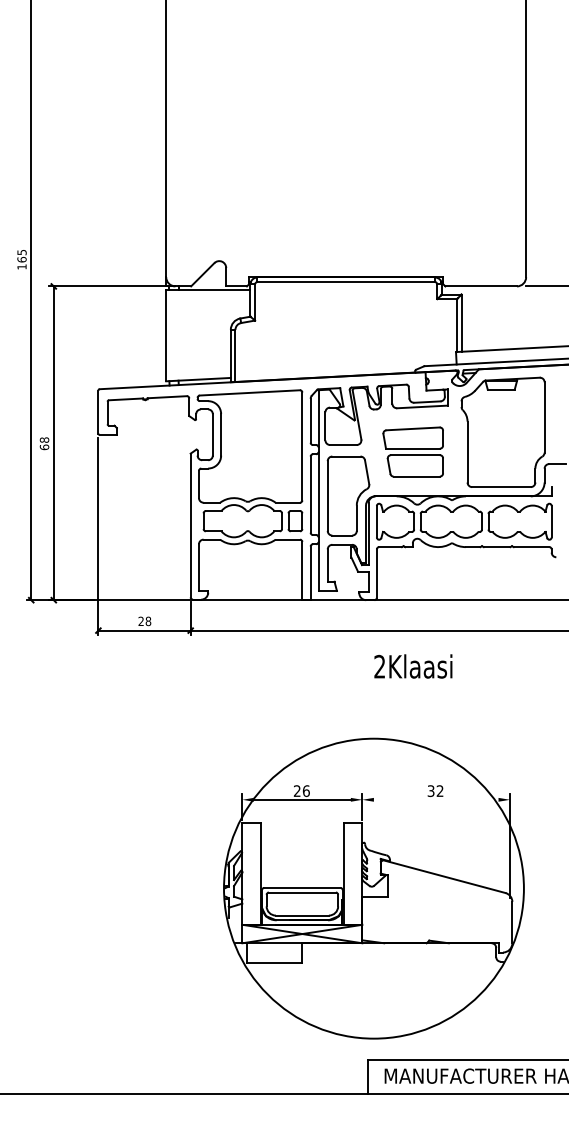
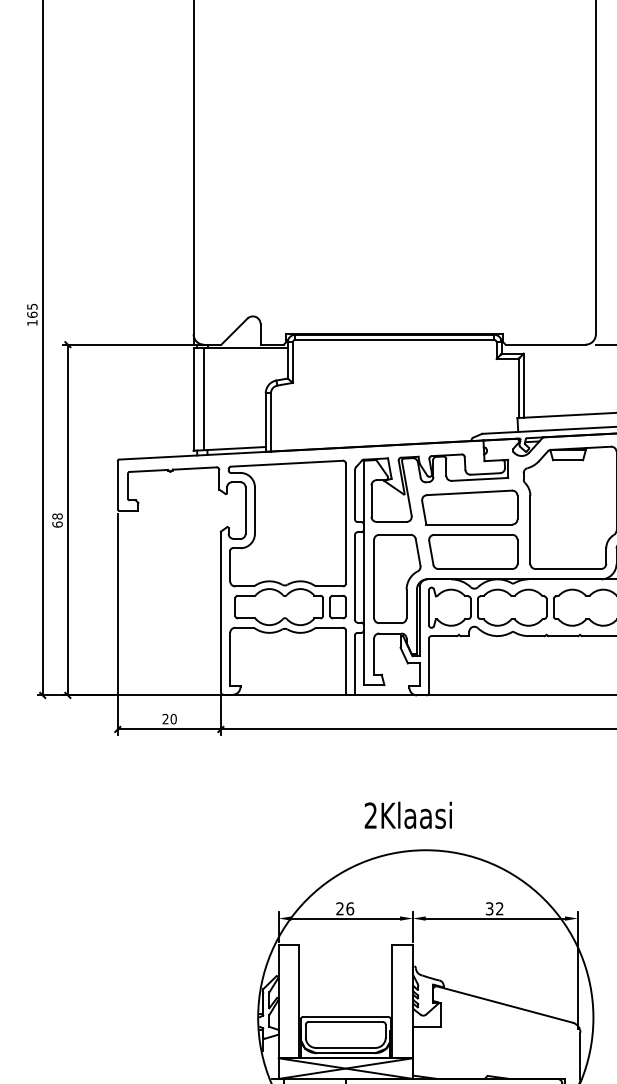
line: (175, 334) -> (203, 398), added
part: (412, 451) -> (468, 529), size x1.43
text: (148, 621) -> (173, 719), 28 -> 20
text: (413, 666) -> (408, 815), moved
line: (435, 799) -> (494, 918), added

